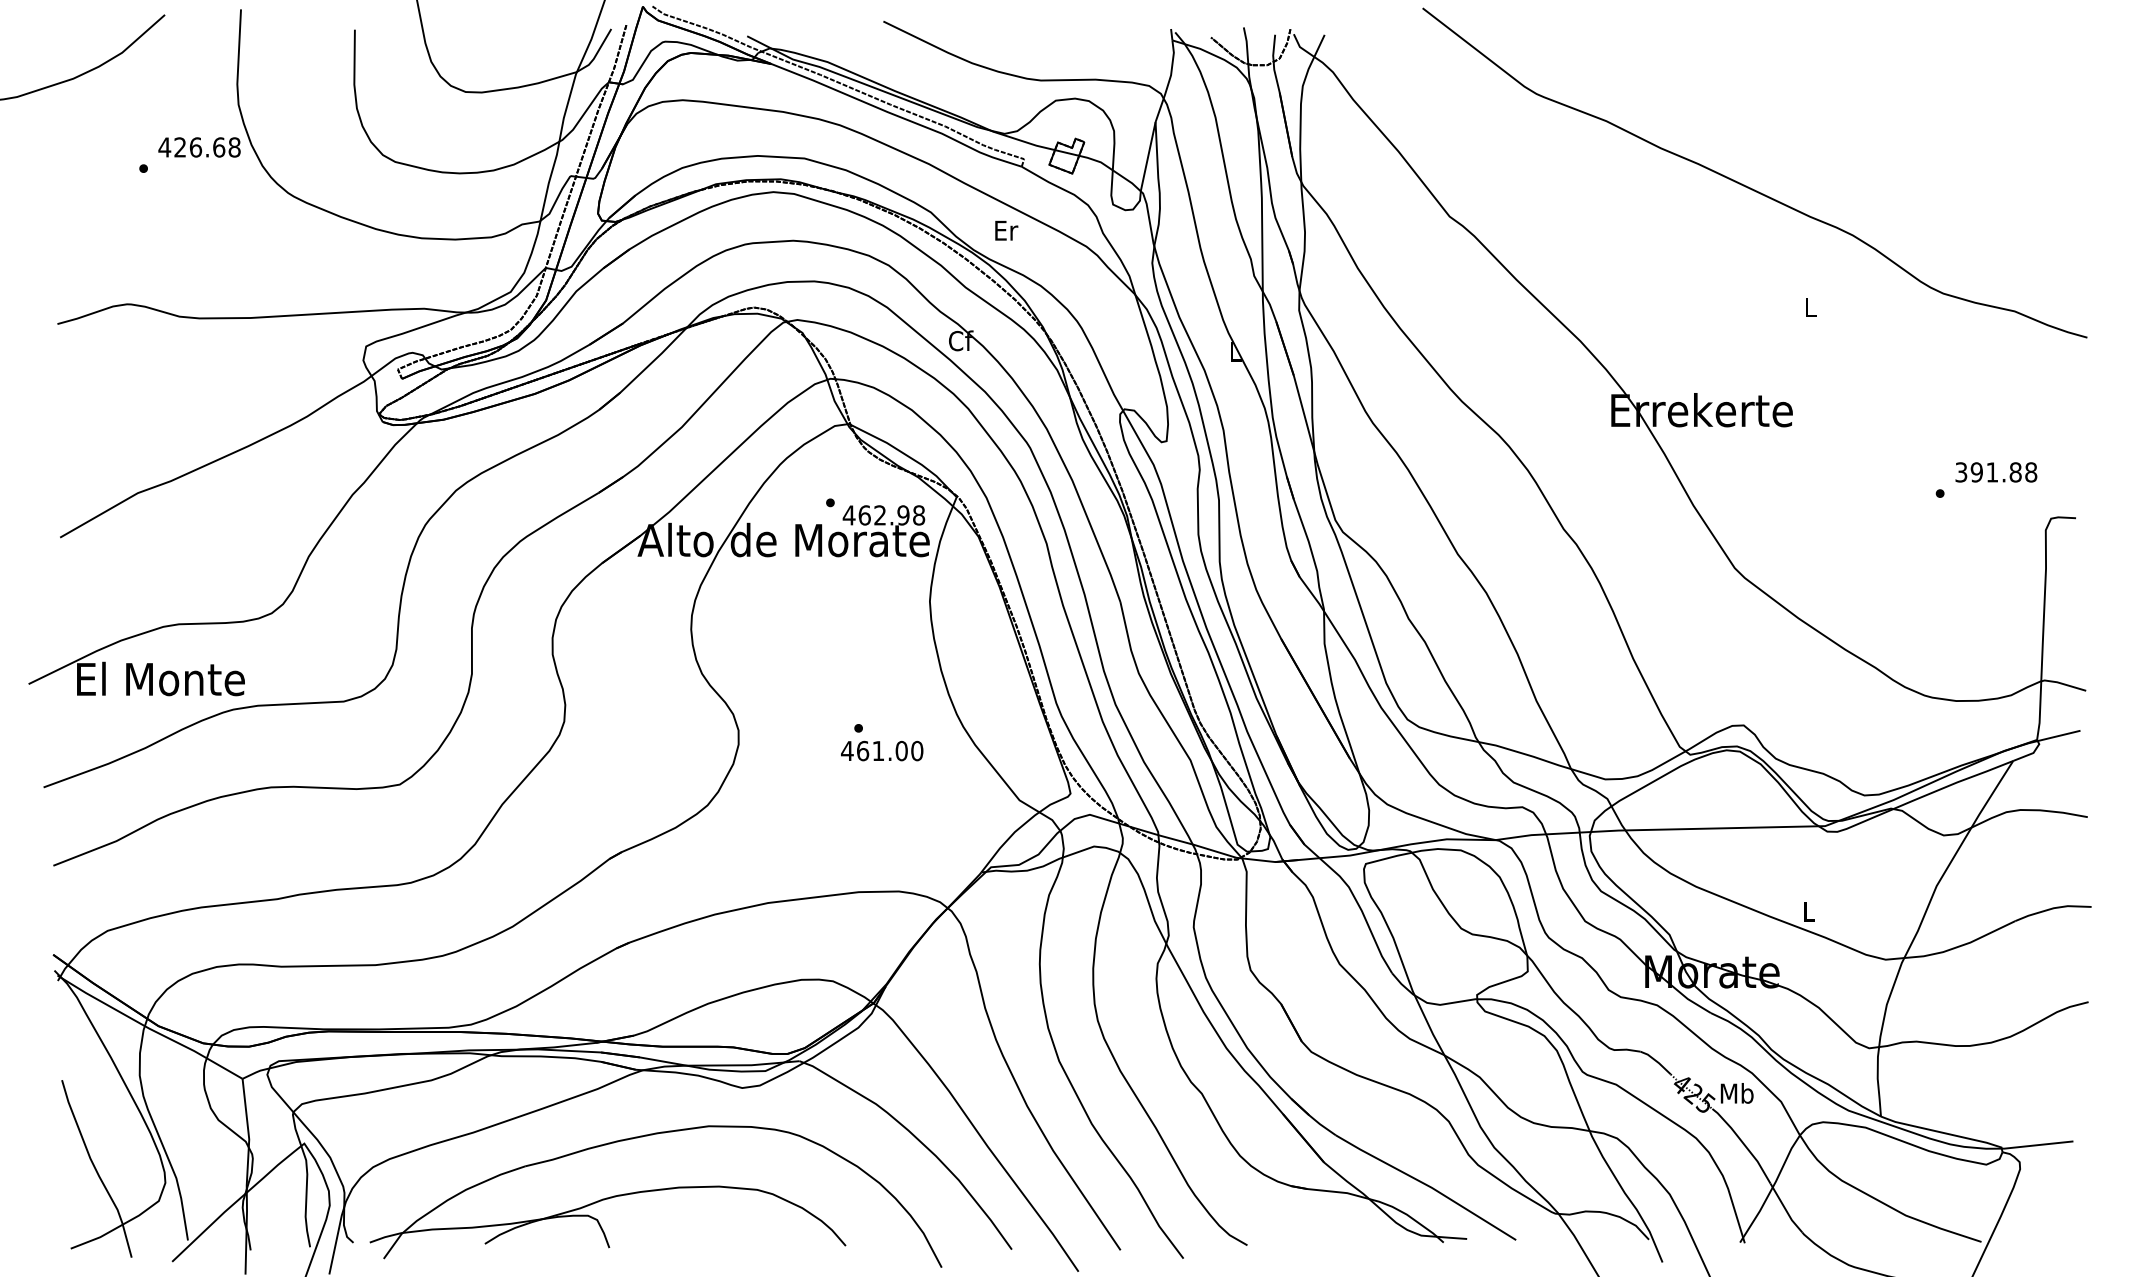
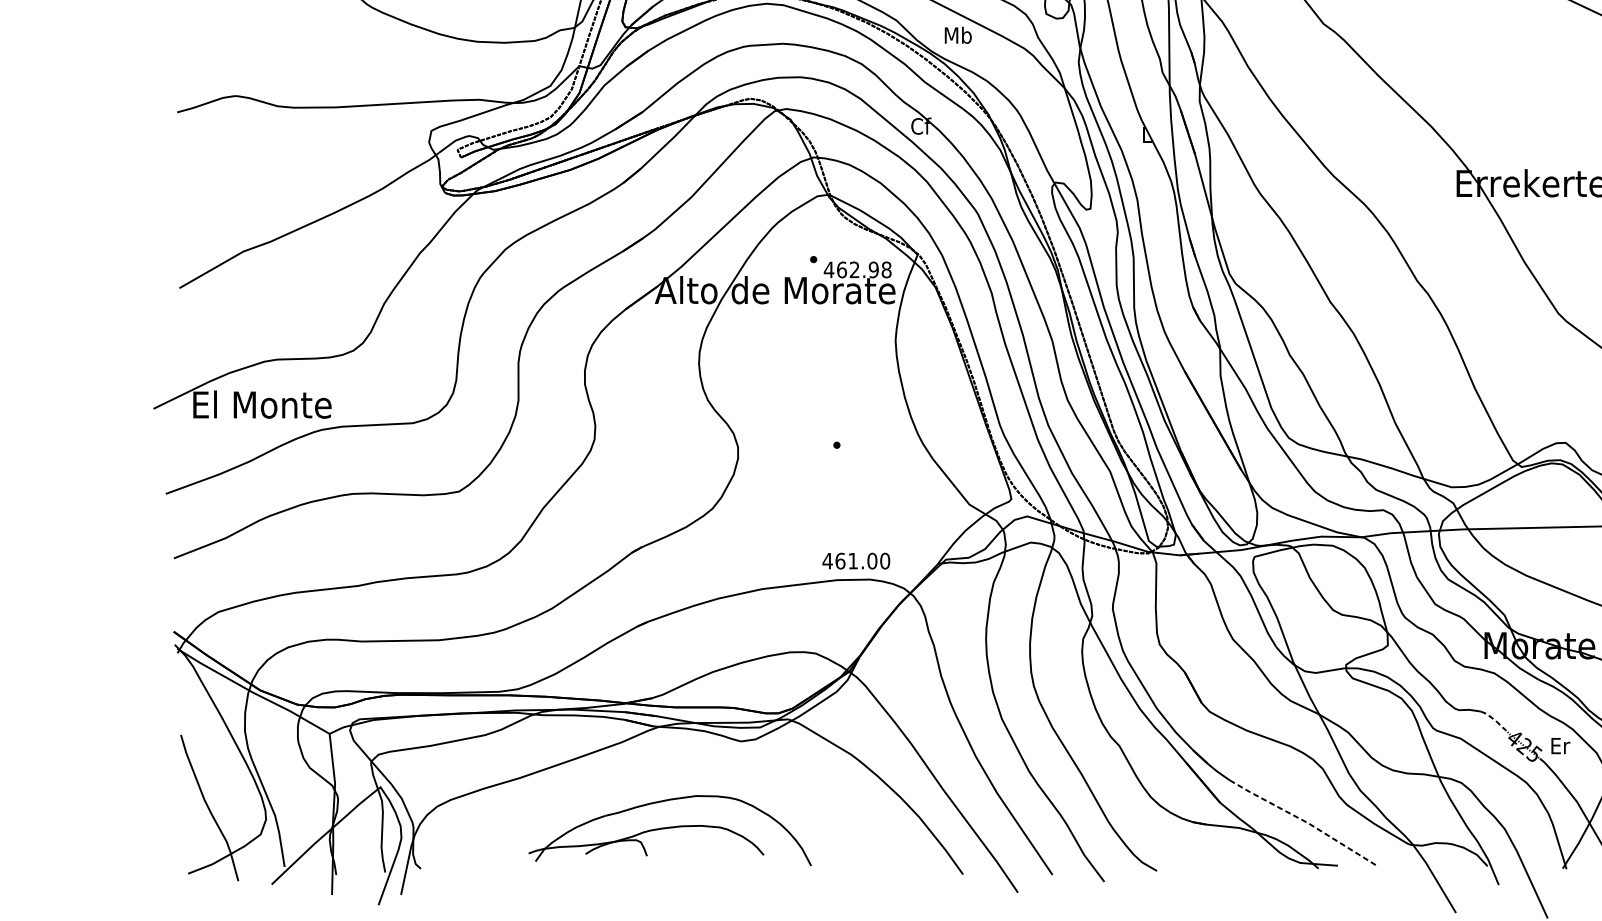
text: (1005, 230) -> (957, 35), Er -> Mb
text: (882, 750) -> (856, 560), moved
line: (1656, 1061) -> (1493, 719), solid -> dashed
text: (1736, 1093) -> (1559, 745), Mb -> Er
line: (1427, 1185) -> (1305, 821), solid -> dashed
part: (655, 1196) -> (669, 830), size x0.6

